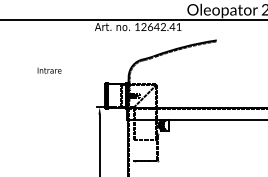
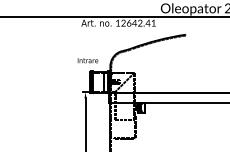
text: (49, 70) -> (87, 60), moved

